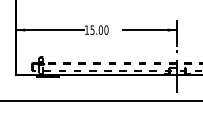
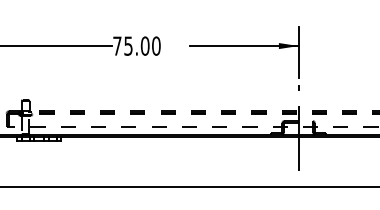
text: (86, 29) -> (116, 44), 15.00 -> 75.00

